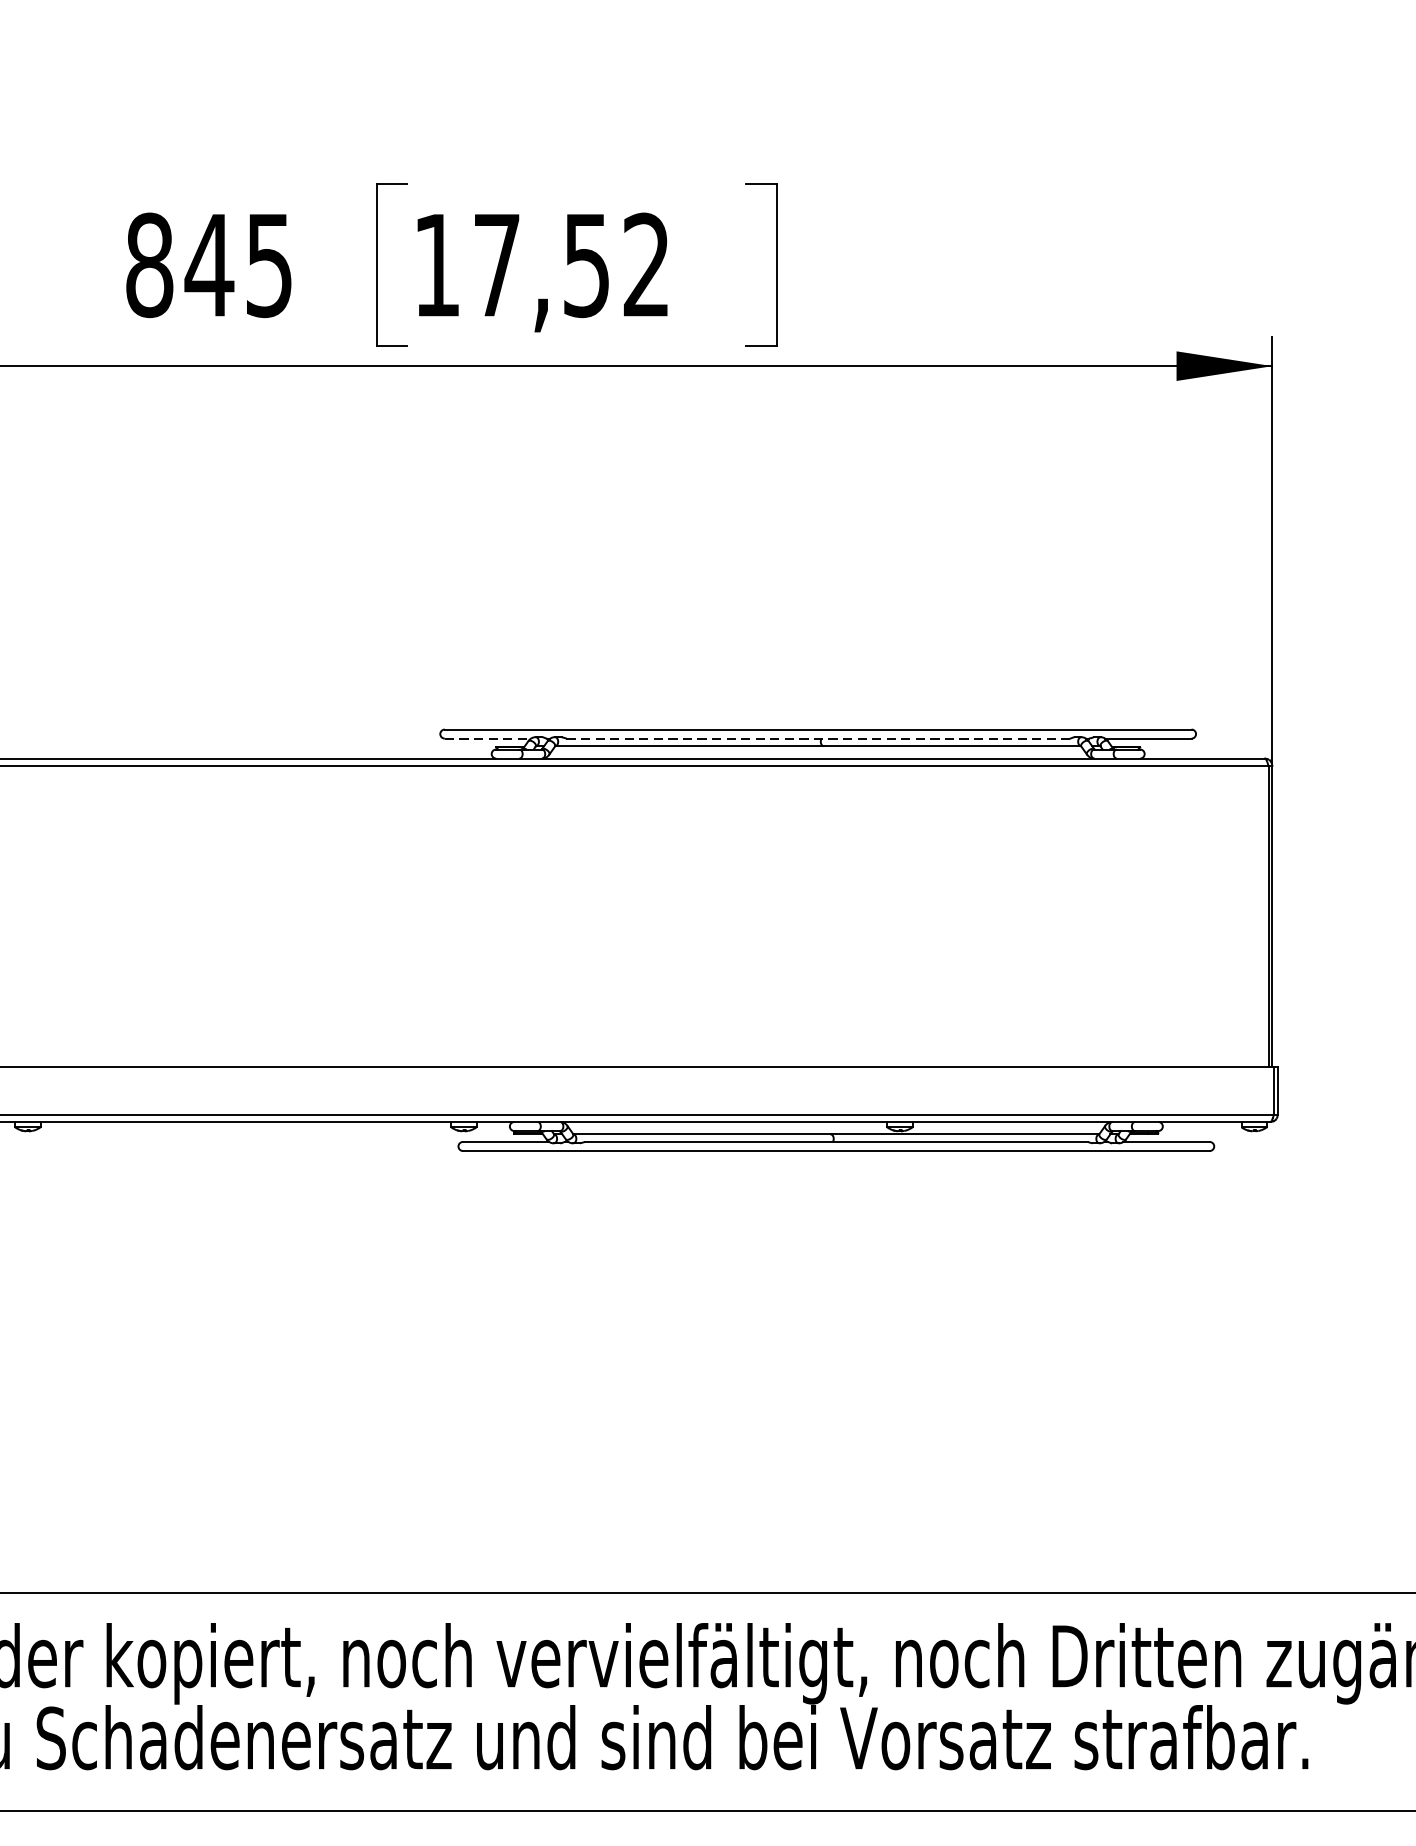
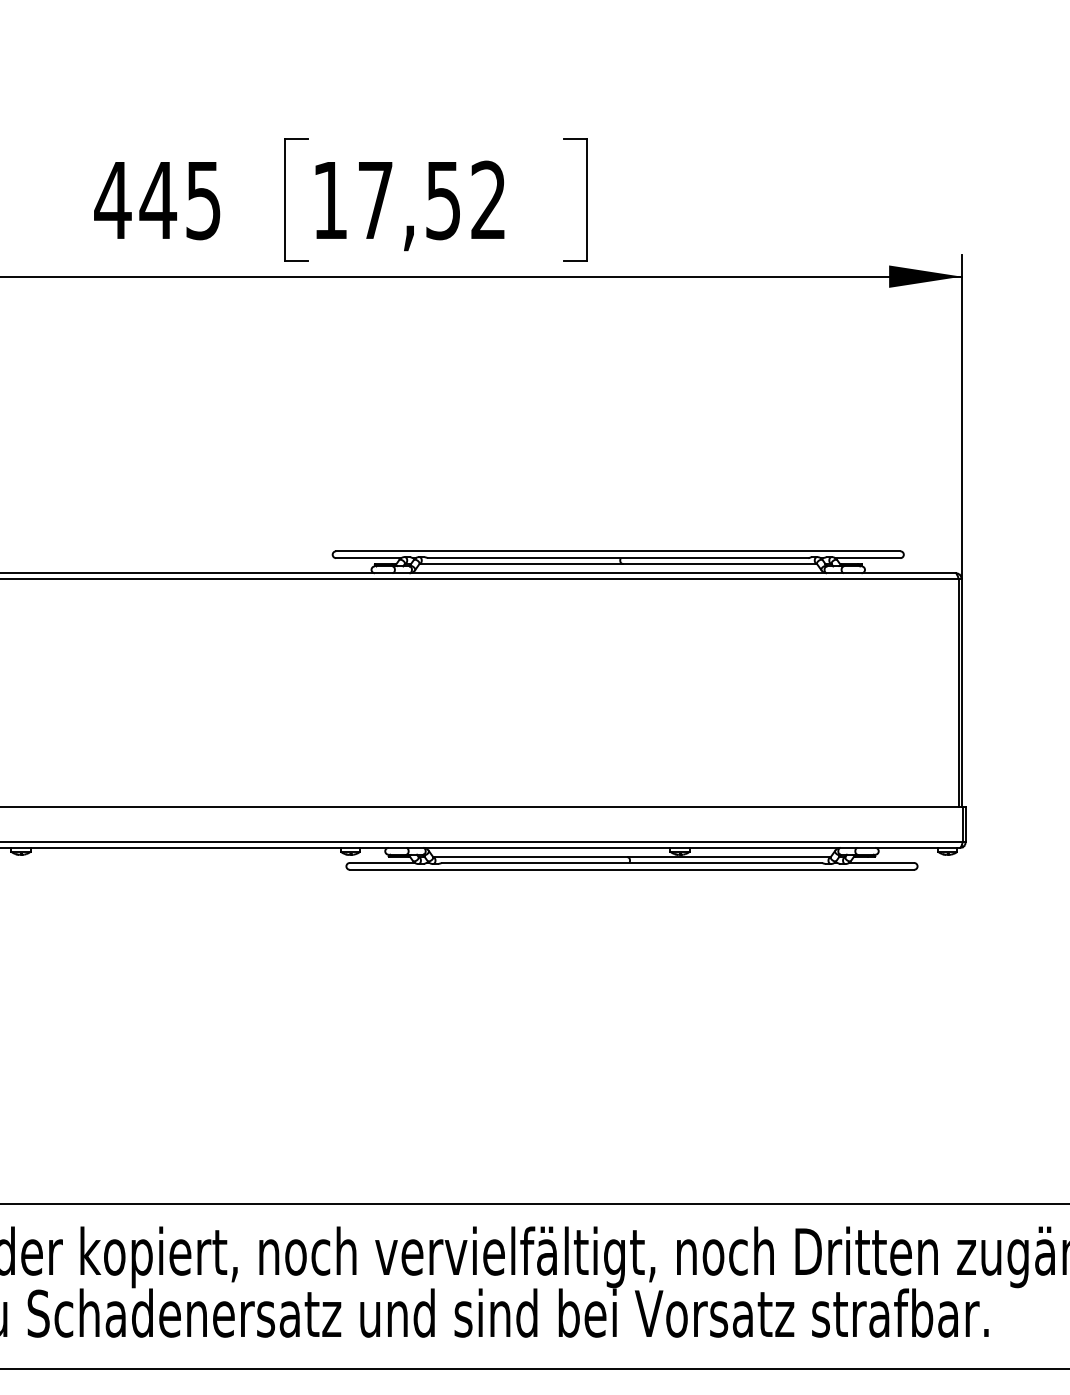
text: (148, 265) -> (112, 200), 845 -> 445
line: (487, 739) -> (368, 558), dashed -> solid
line: (818, 739) -> (618, 558), dashed -> solid

